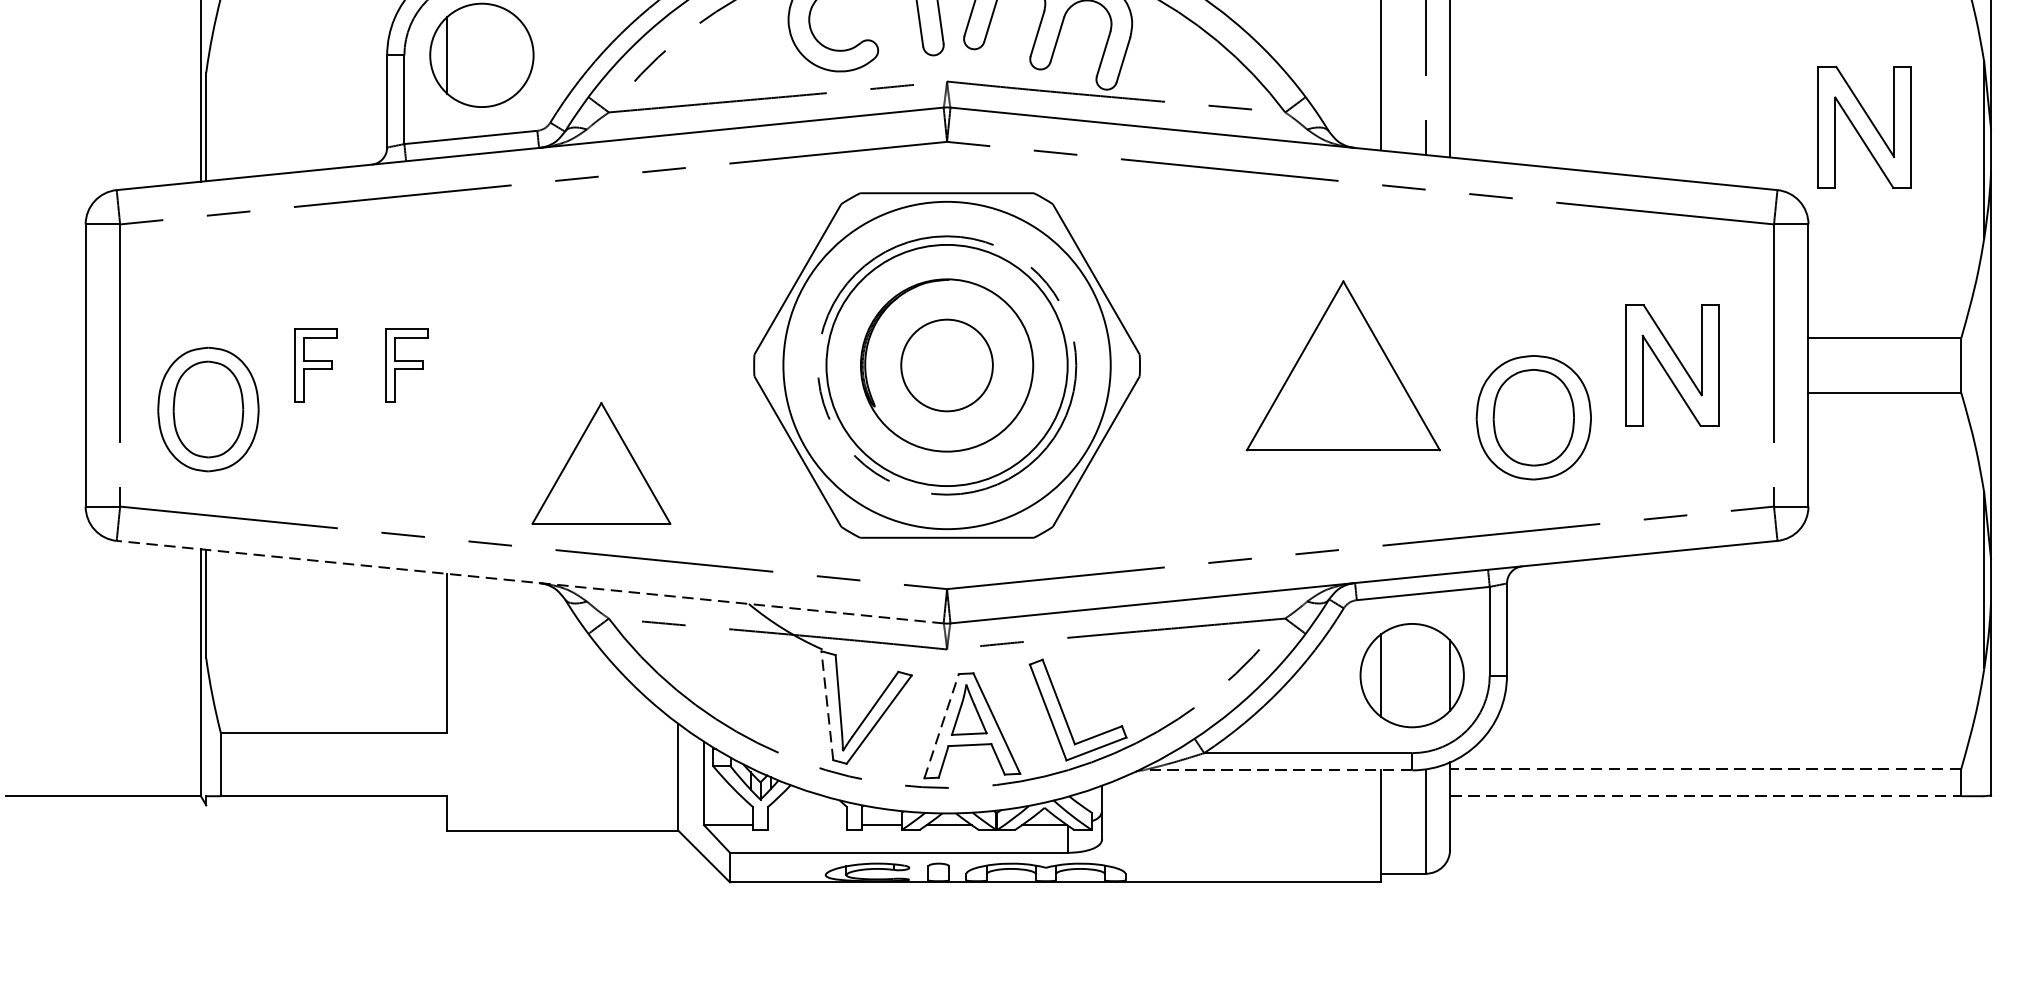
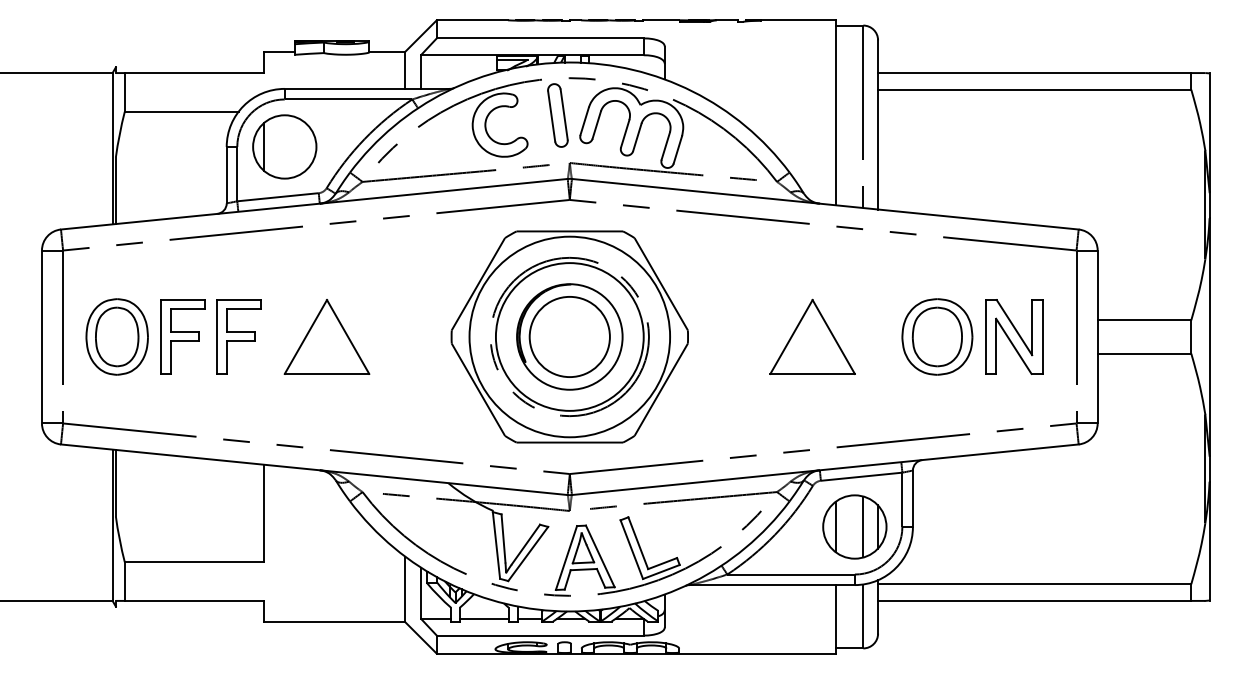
part: (1865, 126) -> (1132, 190), removed
part: (314, 364) -> (182, 336), size x1.67
part: (406, 364) -> (238, 336), size x1.67
circle: (946, 364) -> (569, 336), size x1.43
part: (1343, 364) -> (812, 336), size x0.71
part: (207, 408) -> (116, 336), moved
part: (1534, 416) -> (937, 336), moved
part: (600, 462) -> (326, 336), moved
line: (530, 581) -> (314, 469), dashed -> solid
line: (1426, 674) -> (863, 526), added
line: (827, 705) -> (496, 545), dashed -> solid
line: (941, 726) -> (566, 558), dashed -> solid
line: (1705, 769) -> (1034, 584), dashed -> solid
line: (1277, 771) -> (772, 585), dashed -> solid
line: (1705, 795) -> (1034, 600), dashed -> solid
line: (806, 824) -> (483, 618), added

